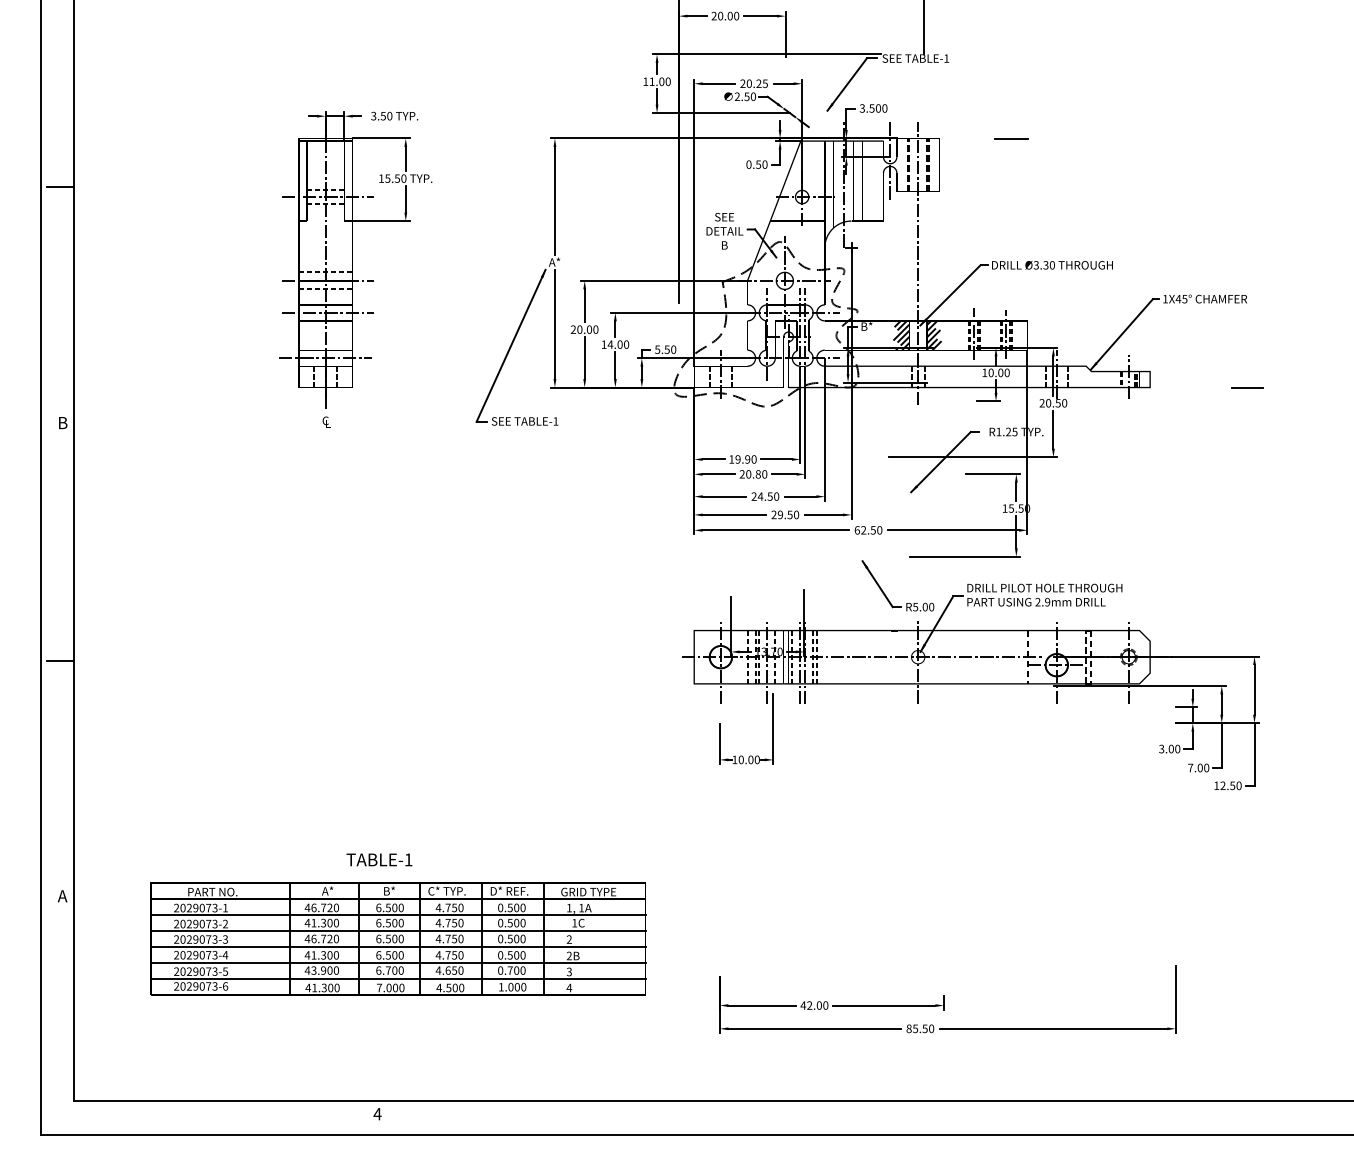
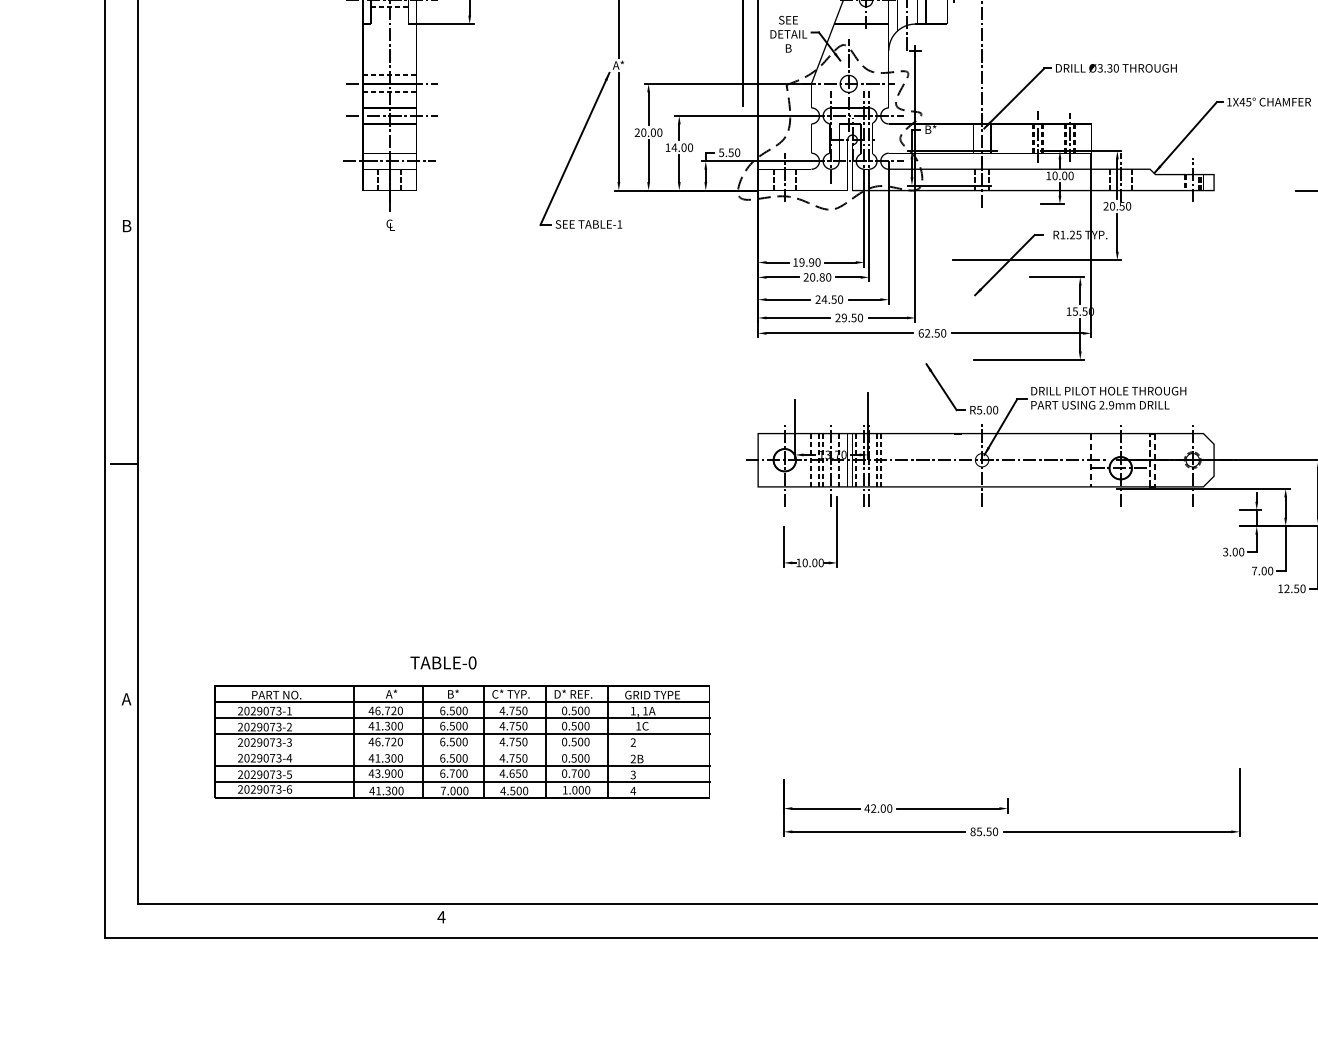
hatch: (901, 335) -> (965, 138), removed
hatch: (933, 335) -> (997, 138), removed
text: (408, 859) -> (472, 662), TABLE-1 -> TABLE-0
line: (398, 947) -> (462, 750), removed

